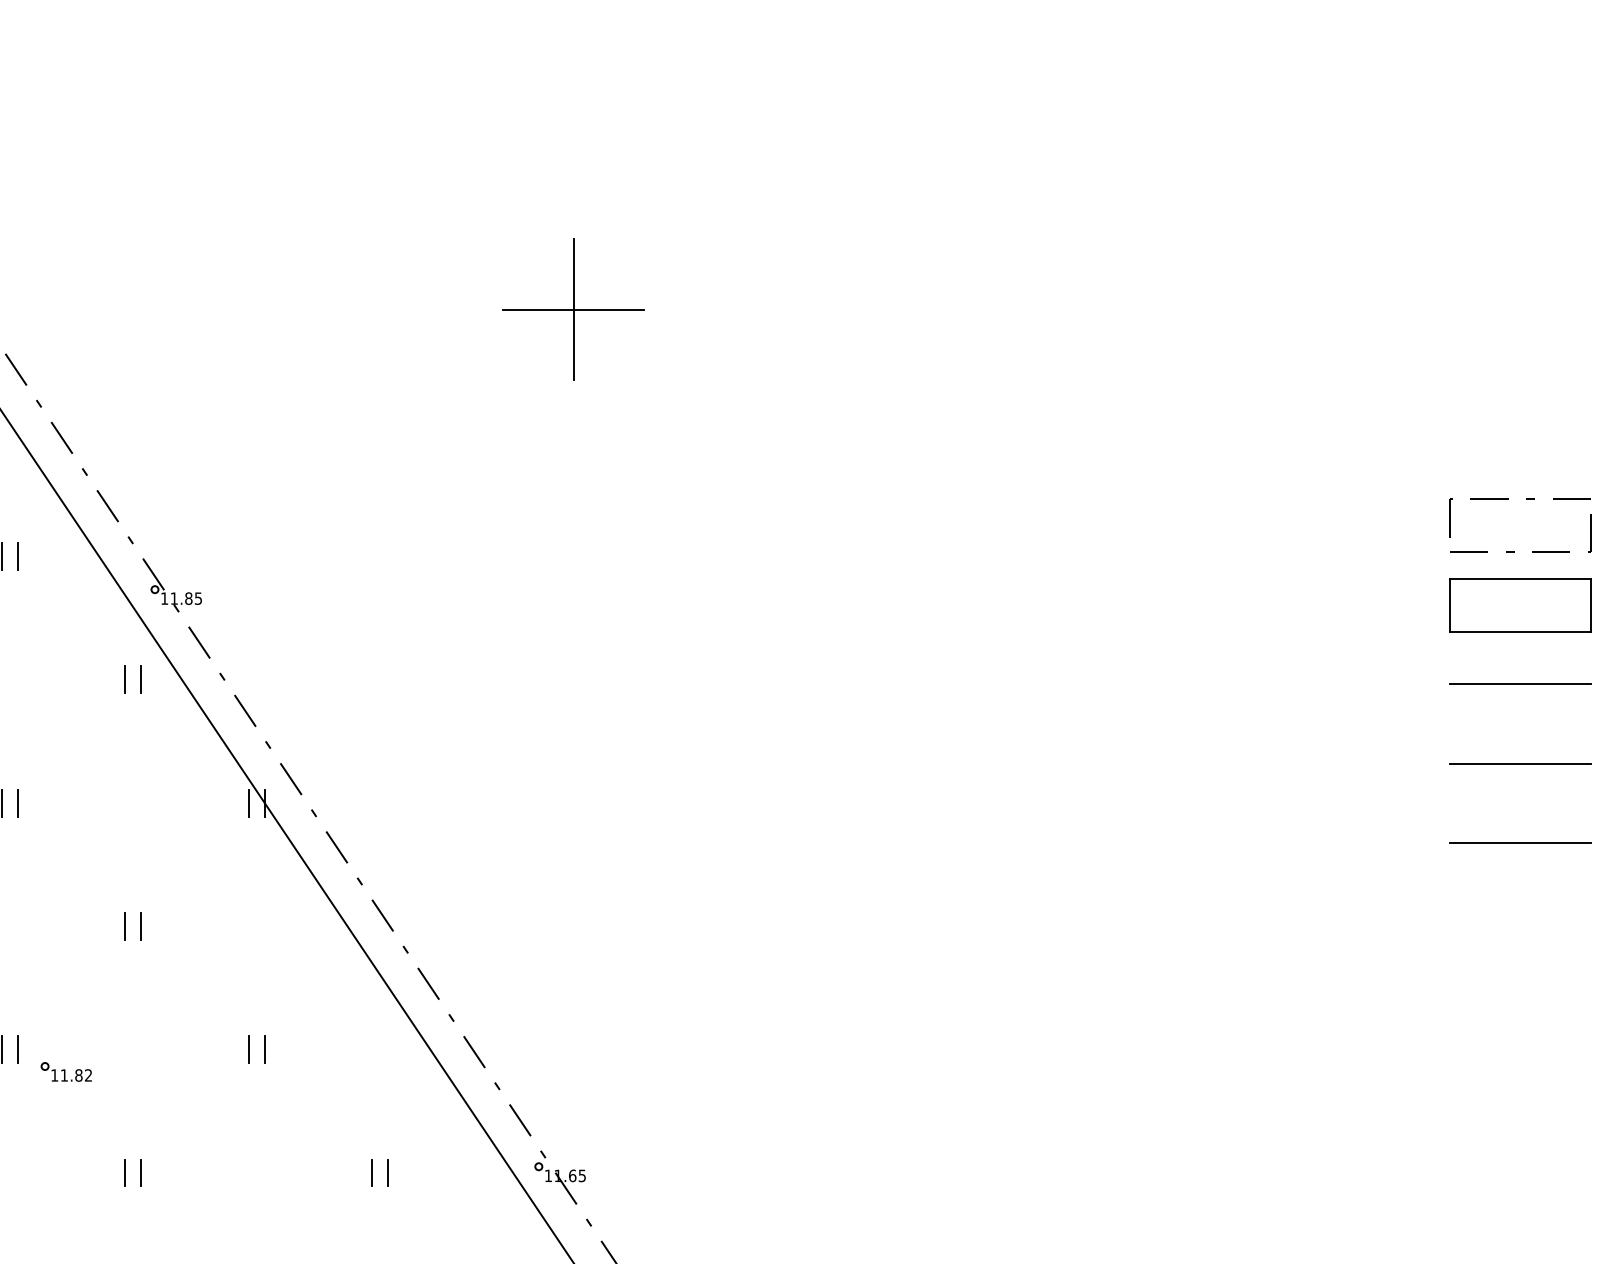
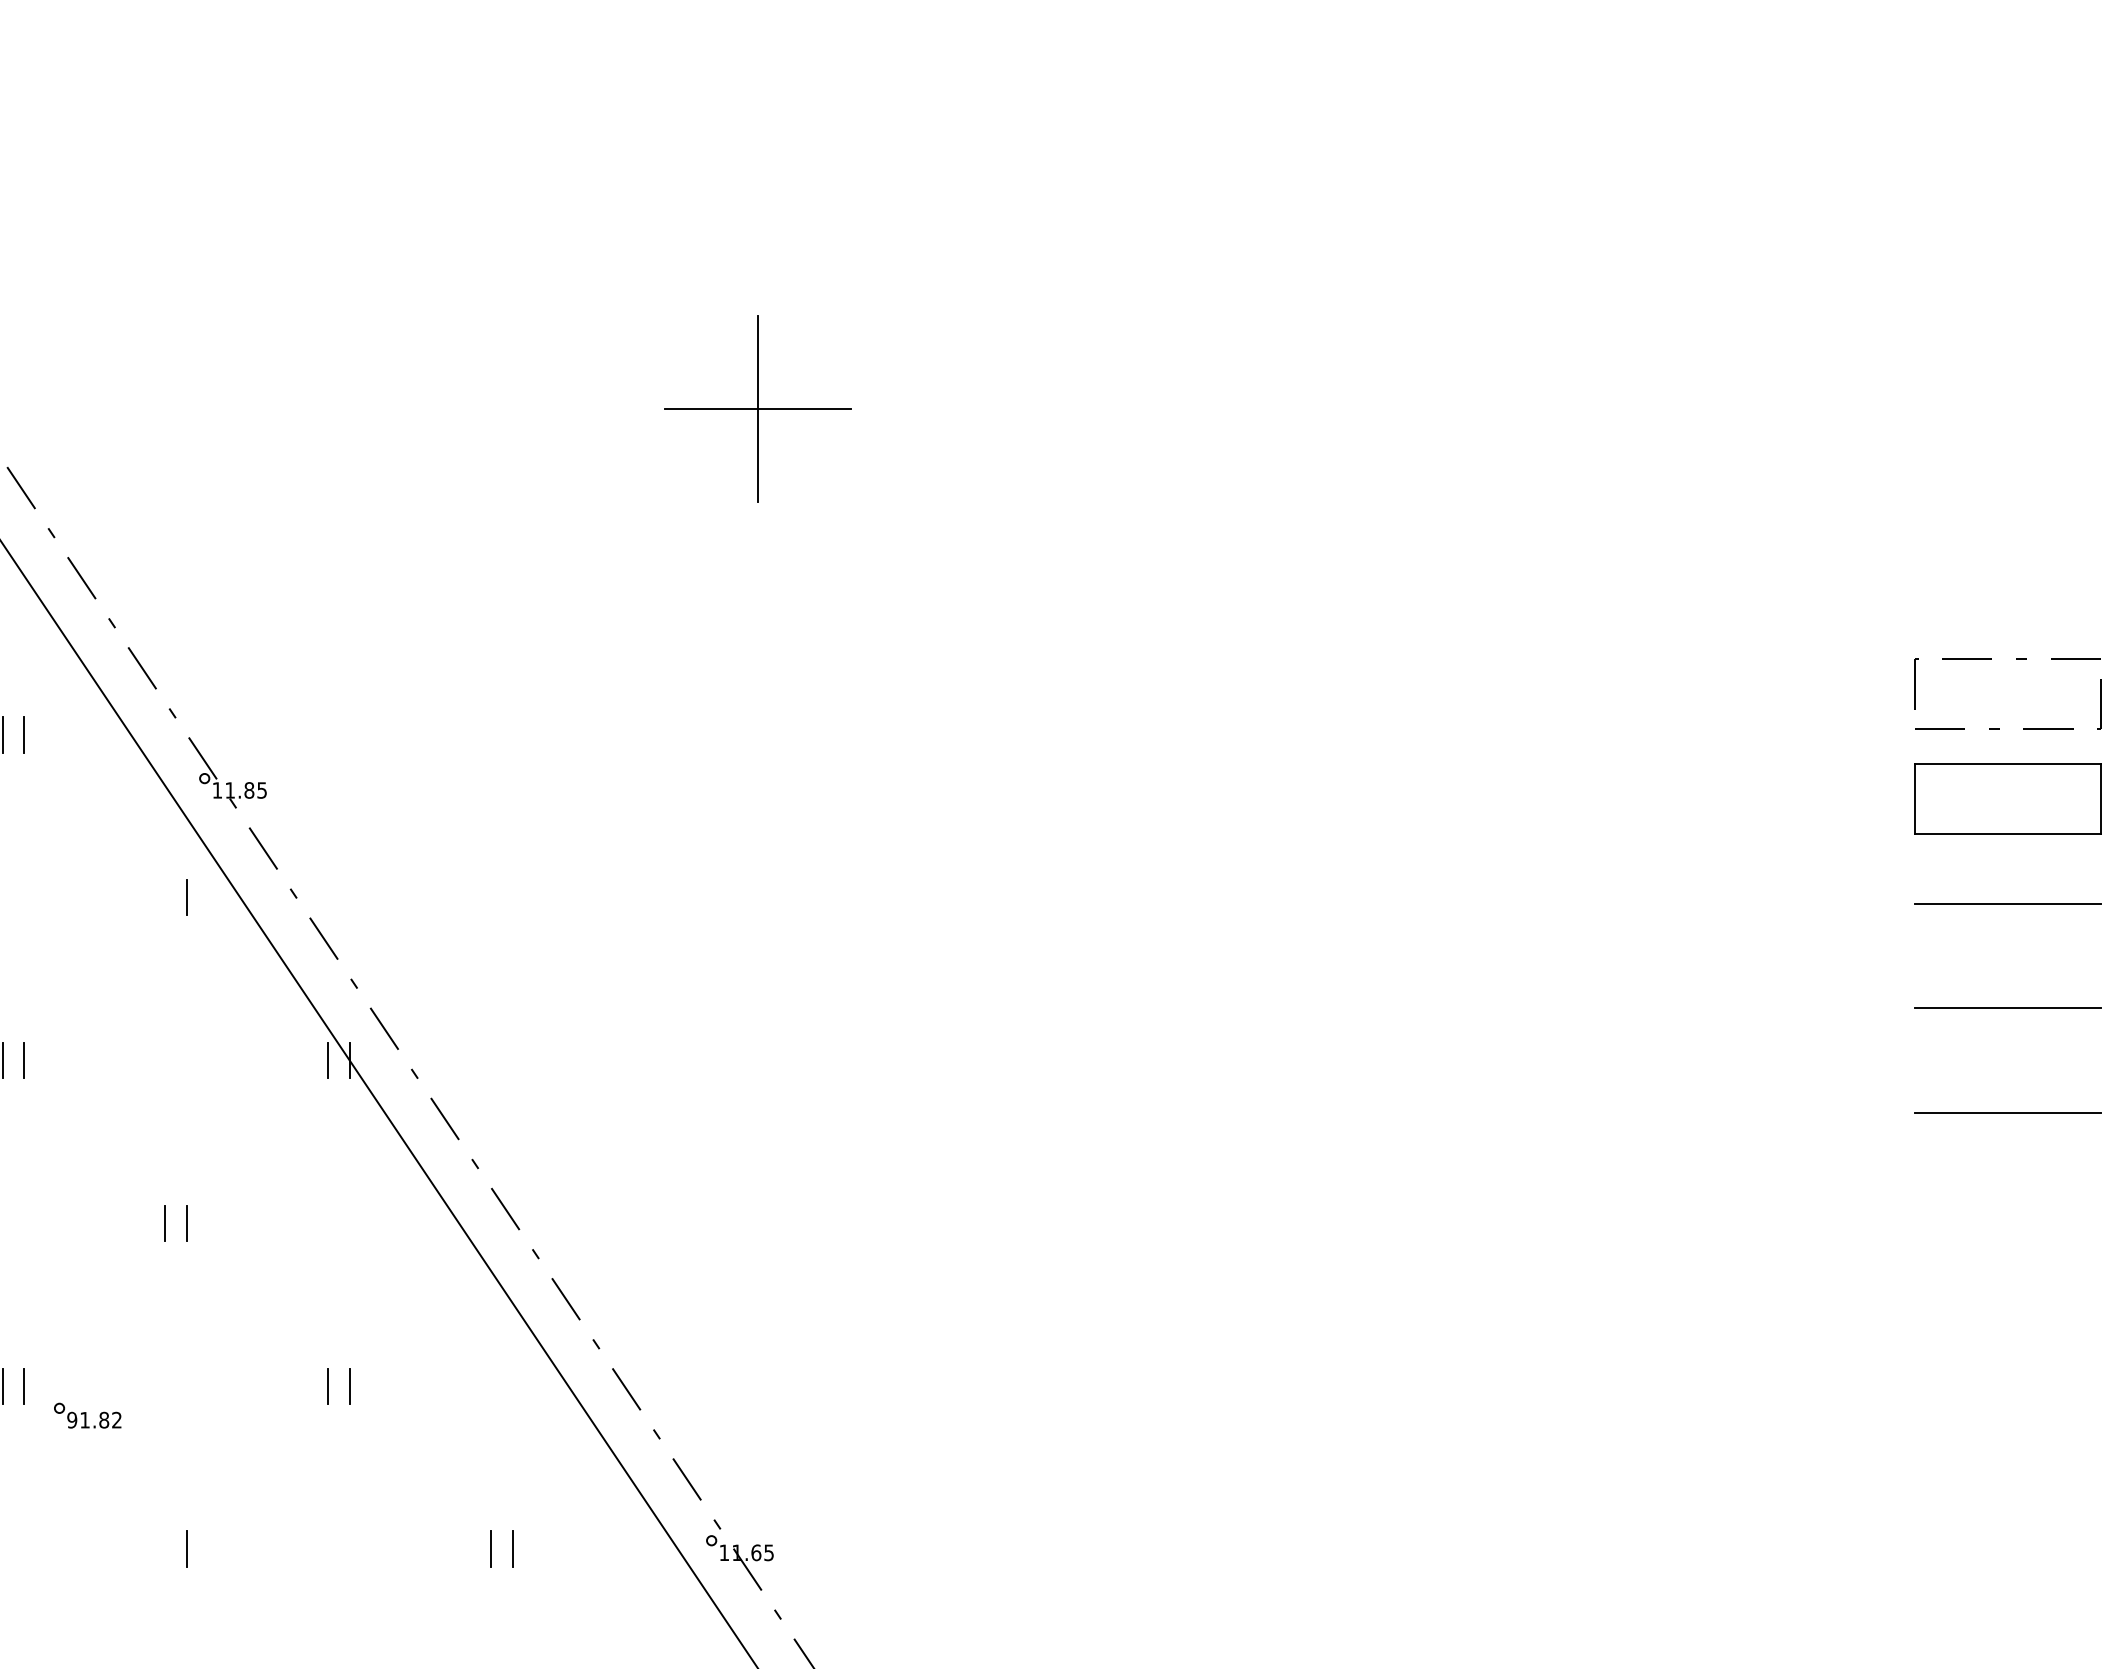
line: (125, 679) -> (165, 897), removed
text: (54, 1075) -> (71, 1420), 11.82 -> 91.82
line: (125, 1172) -> (165, 1548), removed

